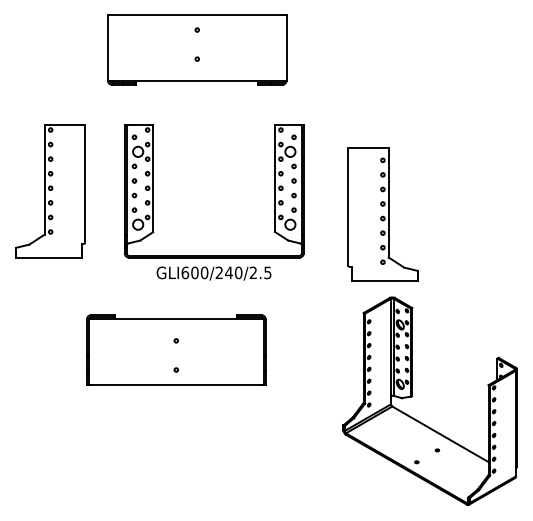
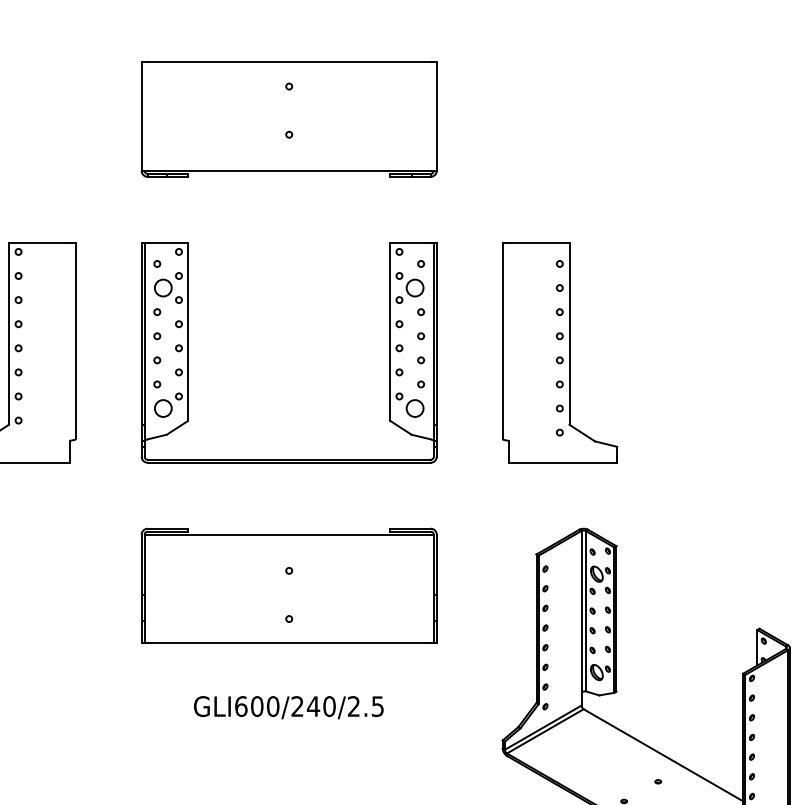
part: (197, 49) -> (289, 118), moved
part: (382, 214) -> (559, 353), moved
text: (213, 273) -> (287, 707), moved
part: (176, 349) -> (289, 585), moved

